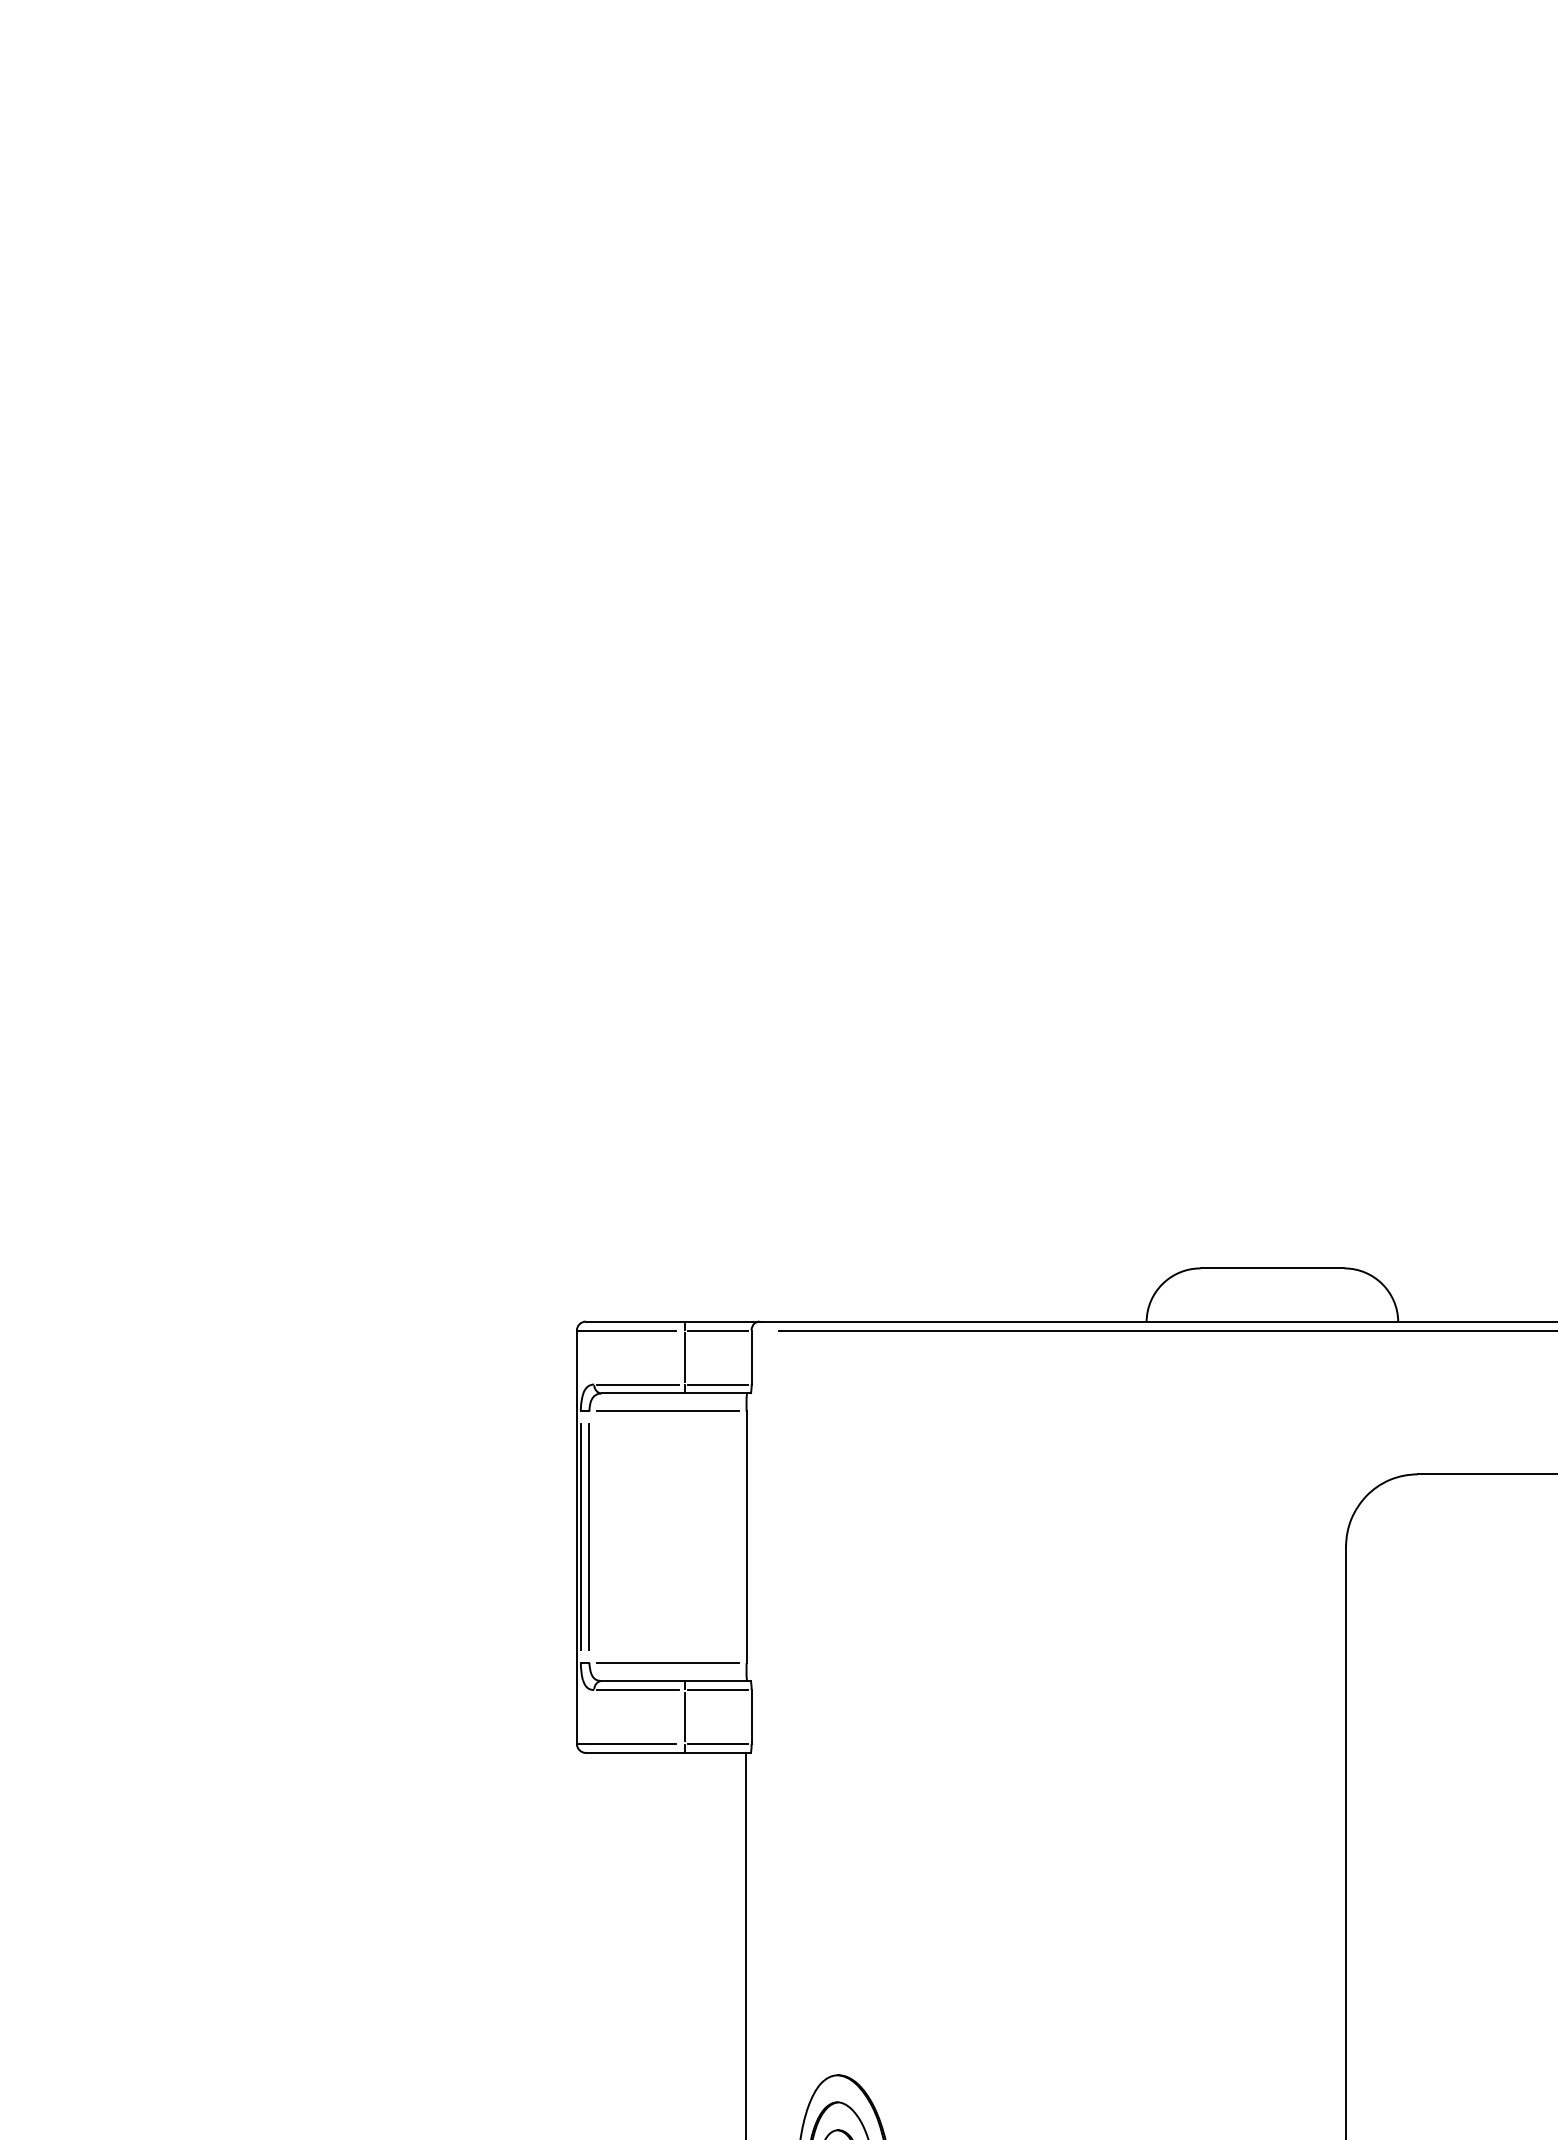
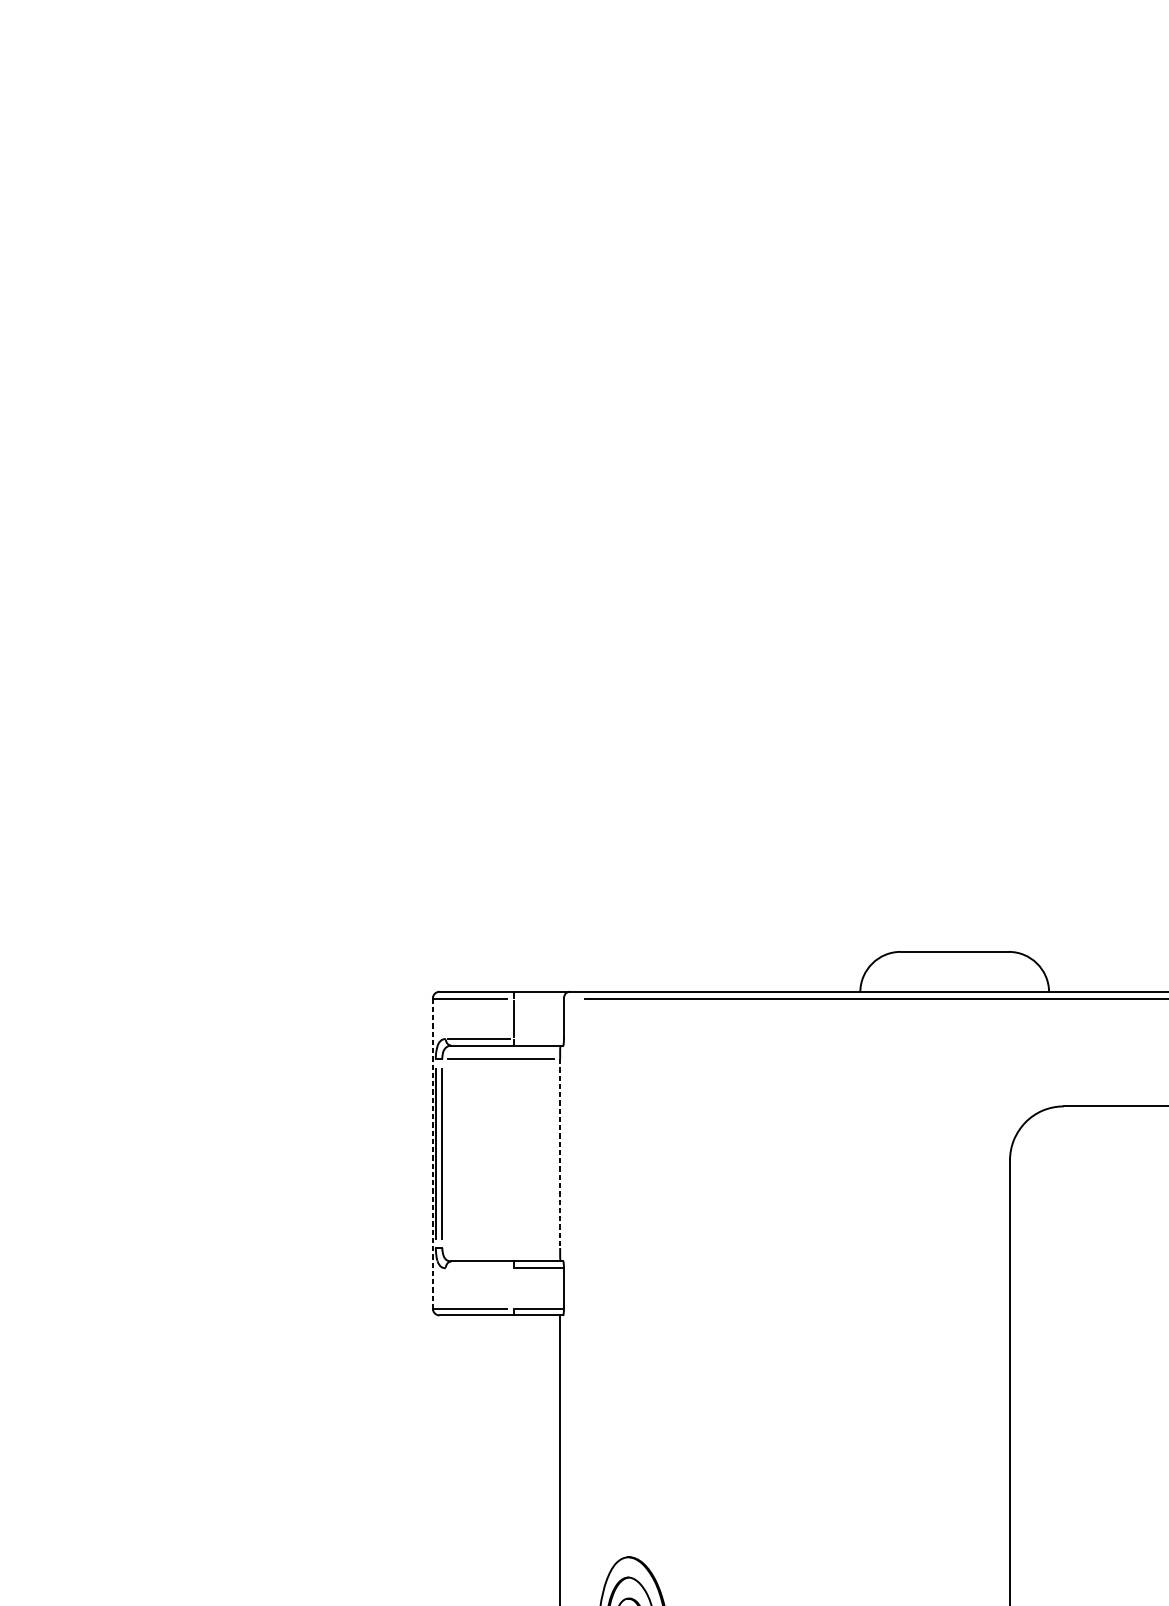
line: (717, 1330) -> (538, 998), removed
line: (717, 1384) -> (538, 1038), removed
line: (576, 1537) -> (432, 1153), solid -> dashed
line: (746, 1537) -> (560, 1153), solid -> dashed
line: (667, 1663) -> (500, 1248), removed
line: (638, 1690) -> (479, 1268), removed
line: (684, 1716) -> (513, 1288), removed

